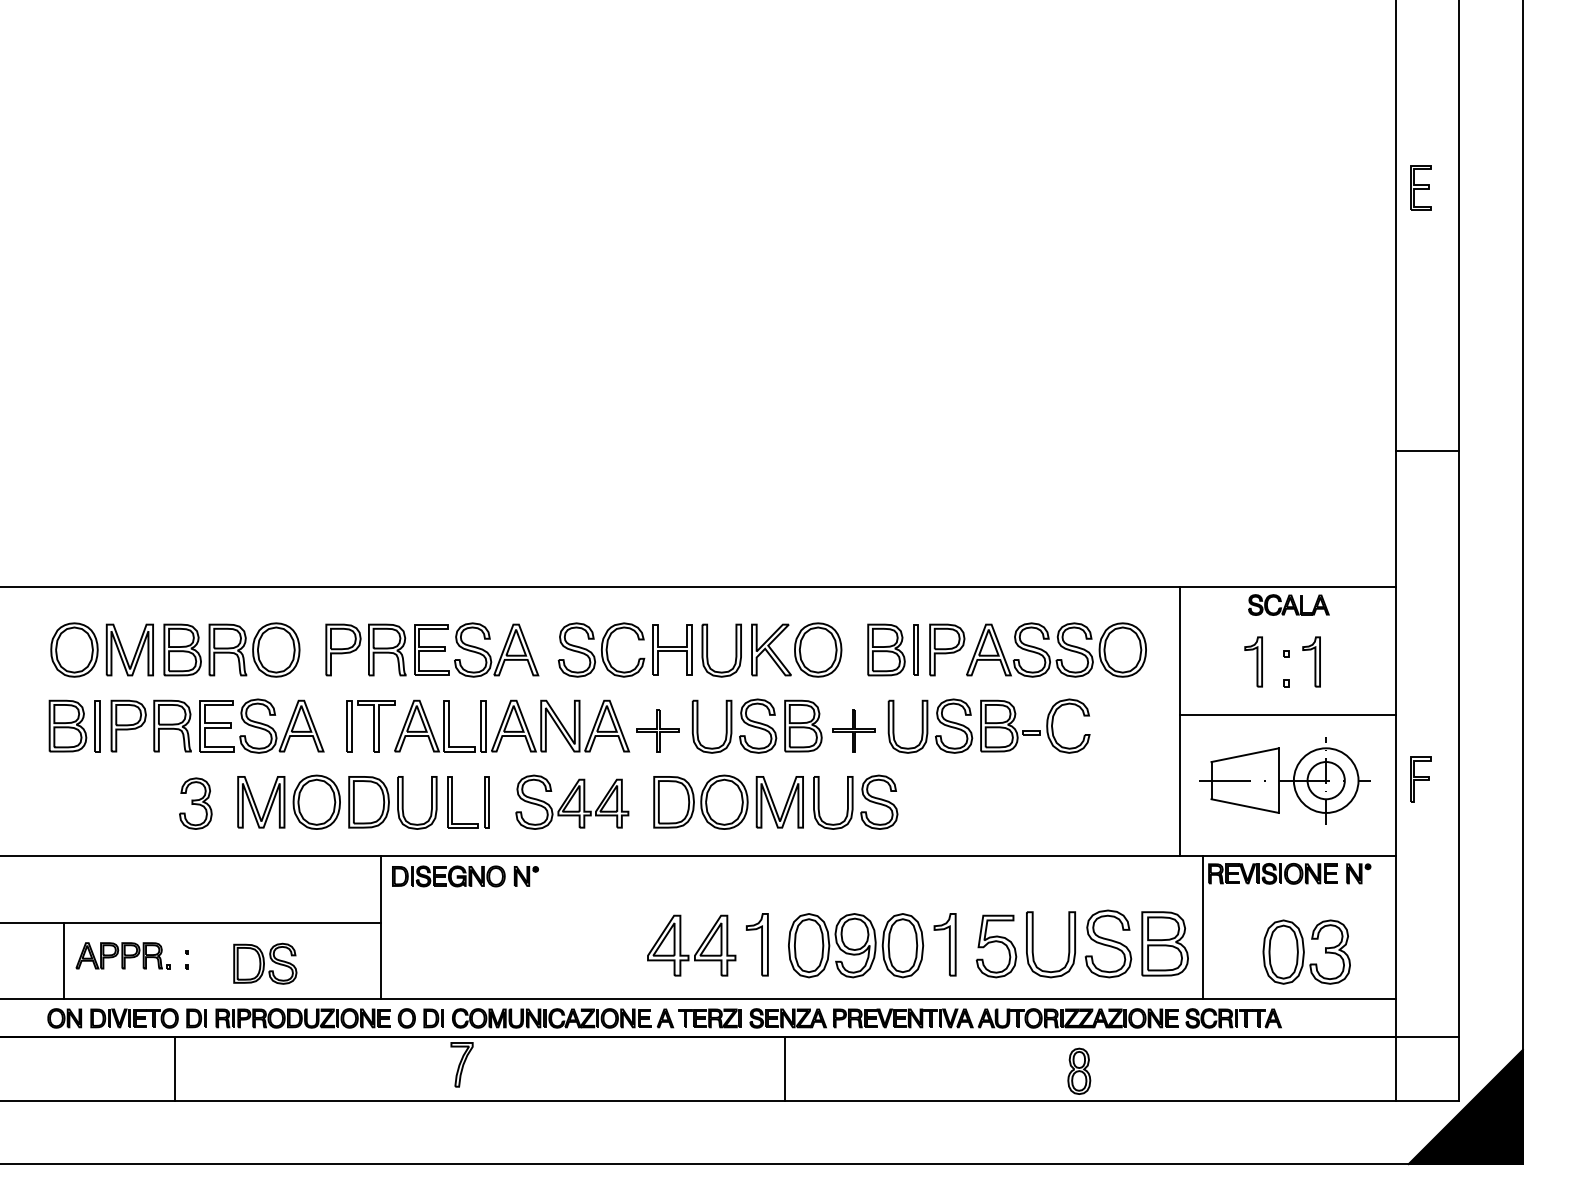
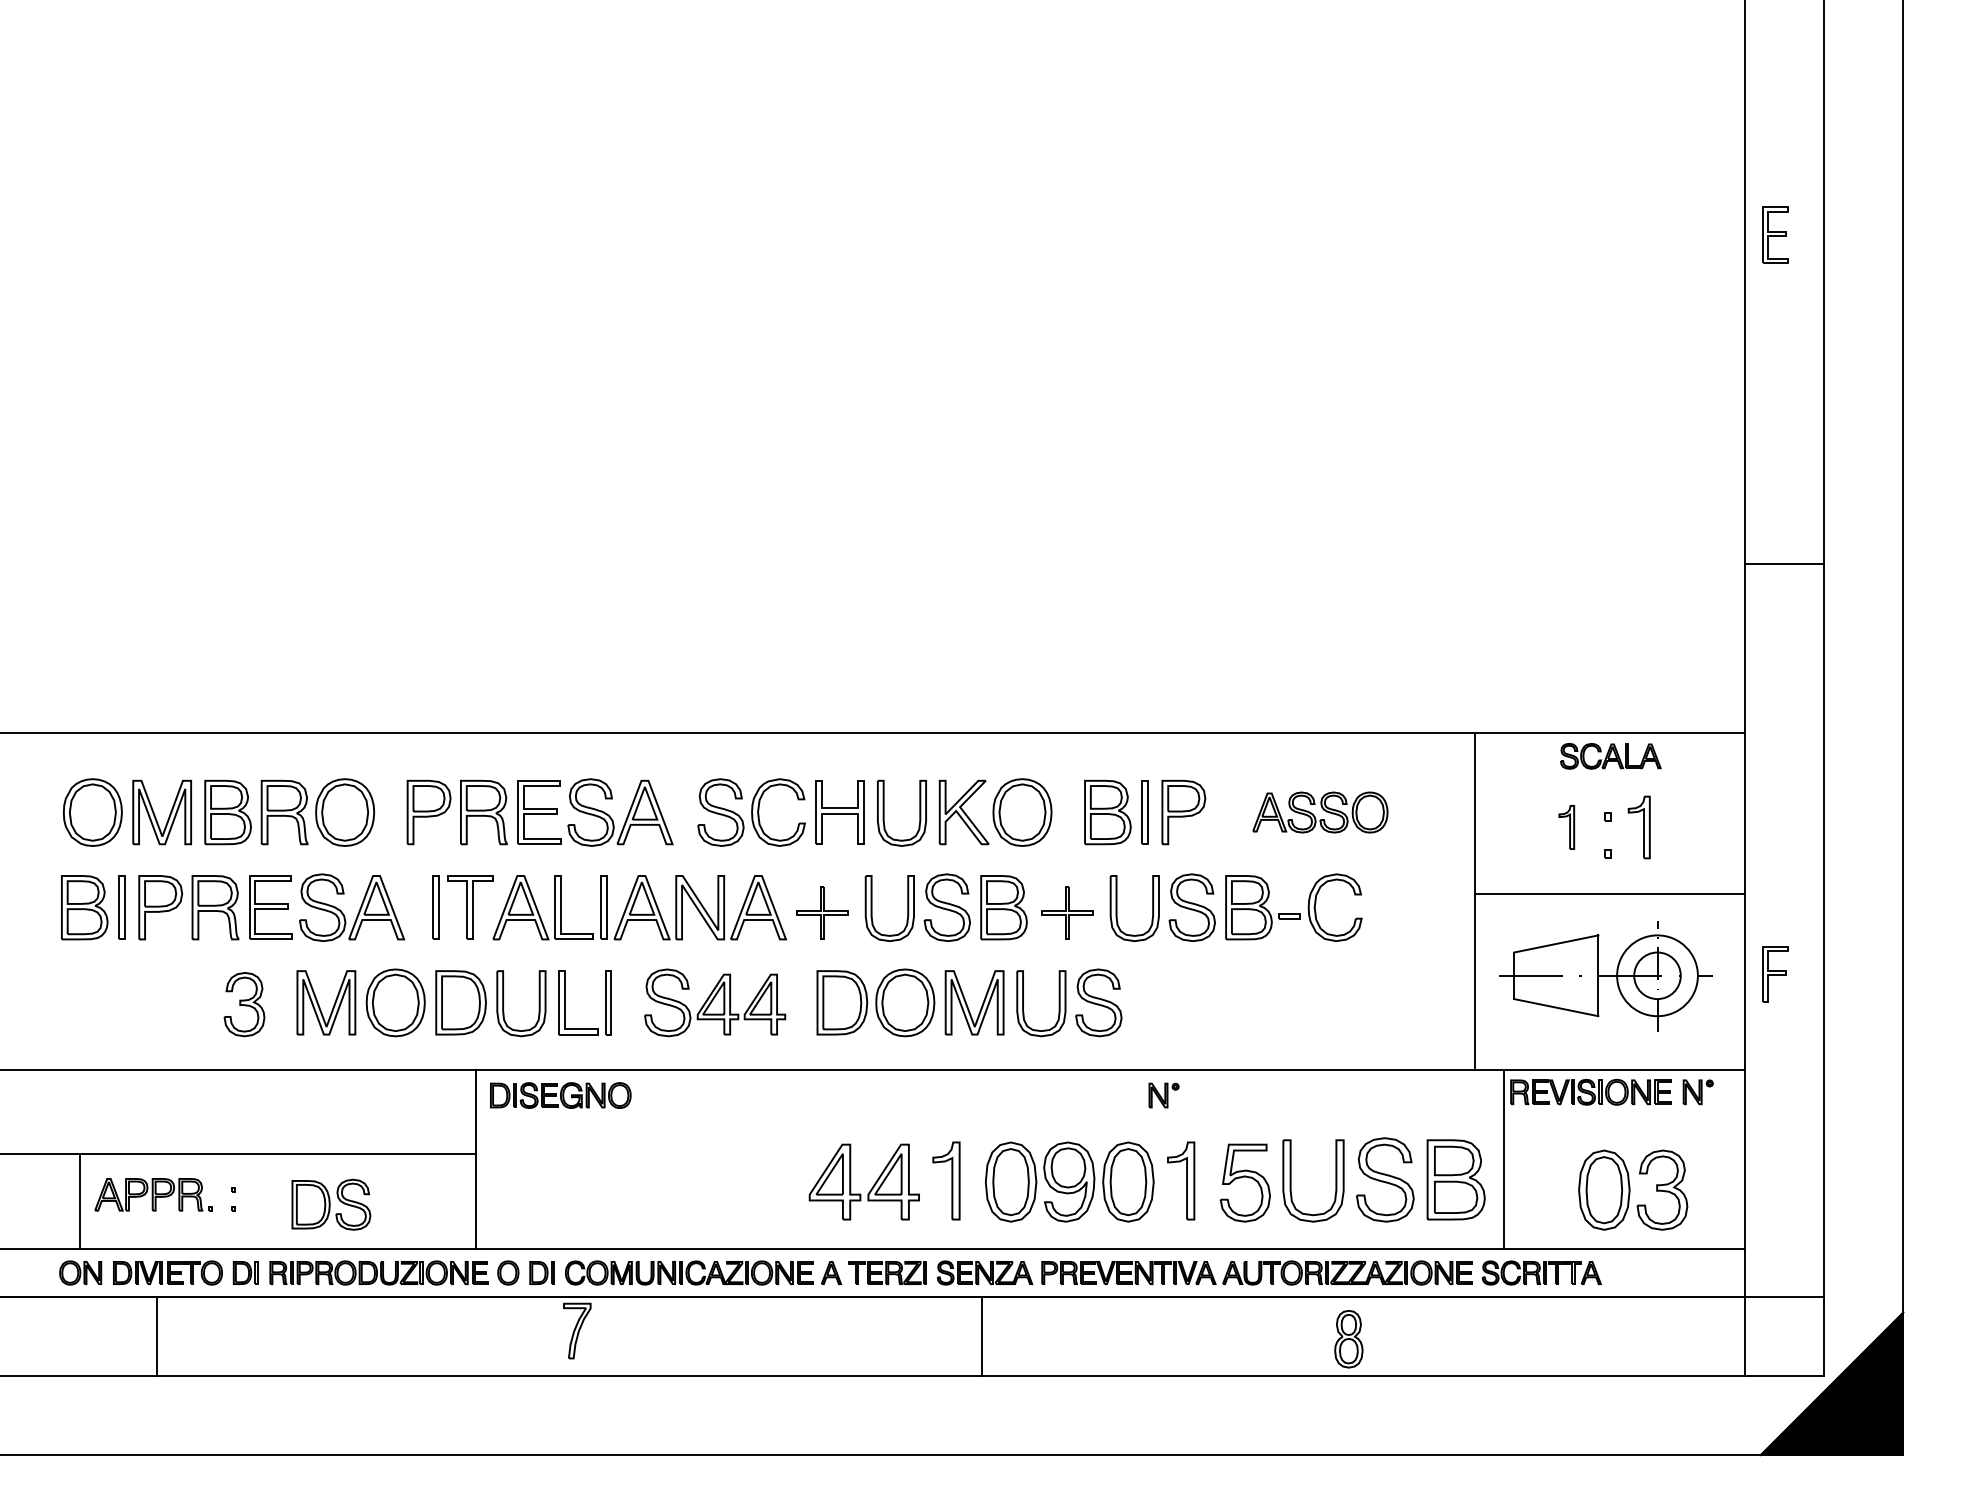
part: (1056, 649) -> (1320, 811), size x0.6
part: (1253, 661) -> (1566, 826), size x0.7
part: (526, 876) -> (1164, 1095), moved
line: (174, 1068) -> (156, 1335), moved

